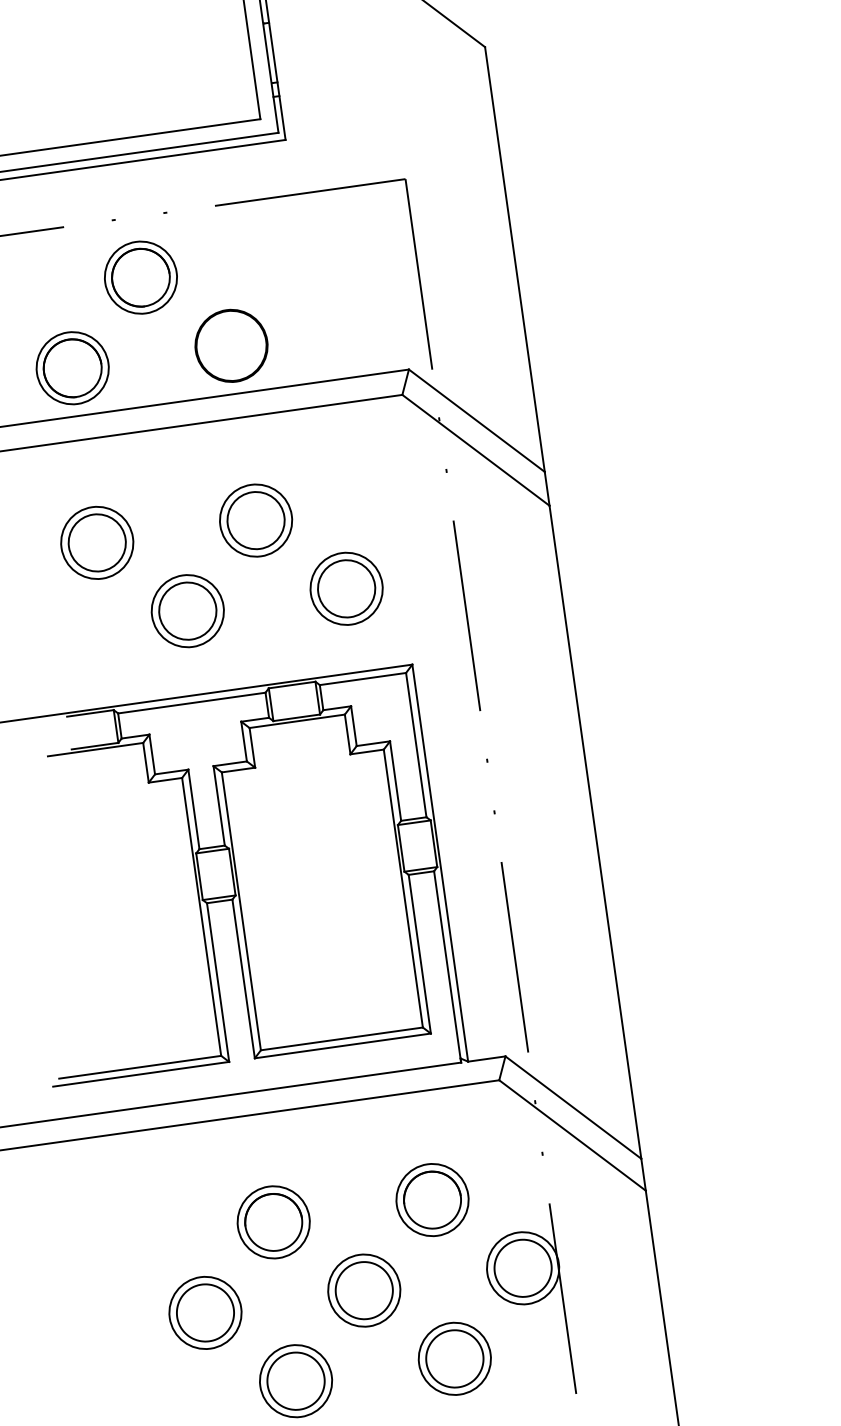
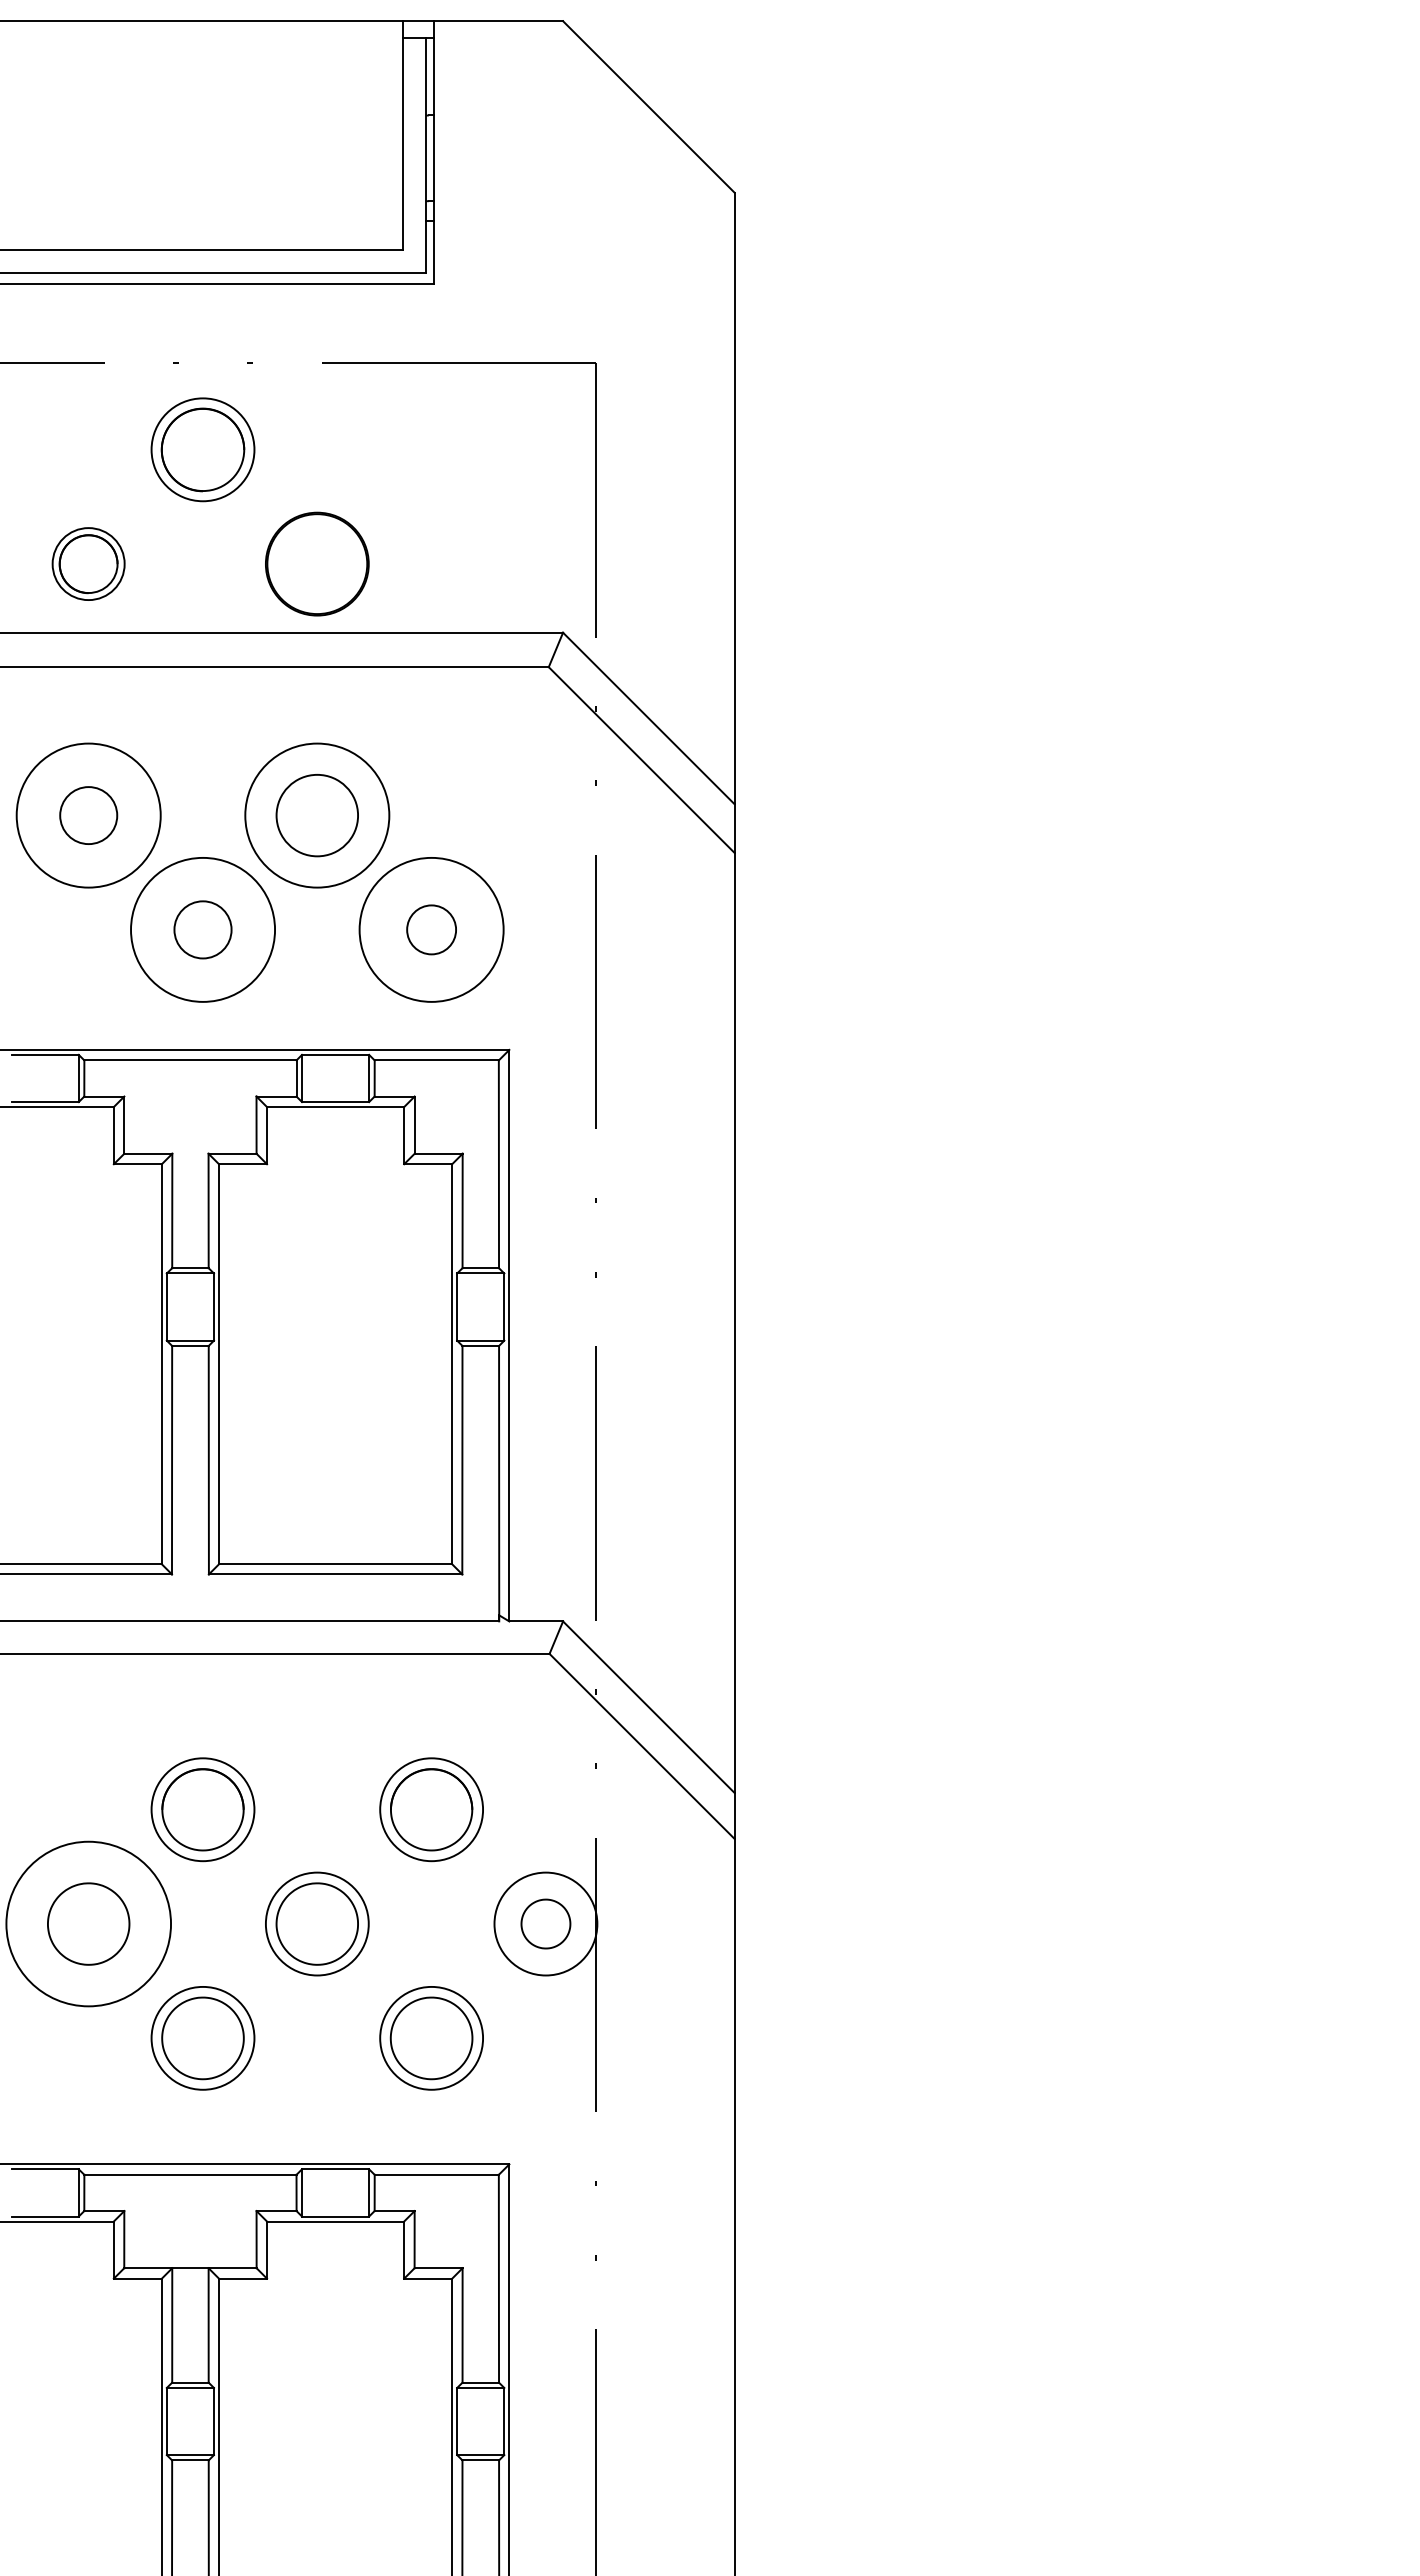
part: (72, 367) -> (88, 563), size x0.7
circle: (255, 520) -> (316, 815), size x1.4
circle: (97, 542) -> (88, 815), size x0.7
circle: (97, 542) -> (88, 815), size x1.4
circle: (346, 588) -> (431, 929), size x0.6
circle: (346, 588) -> (431, 929), size x1.4
circle: (187, 610) -> (202, 929), size x0.7
circle: (187, 610) -> (202, 929), size x1.4
part: (522, 1267) -> (545, 1923), size x0.6
circle: (205, 1312) -> (88, 1923), size x1.6

